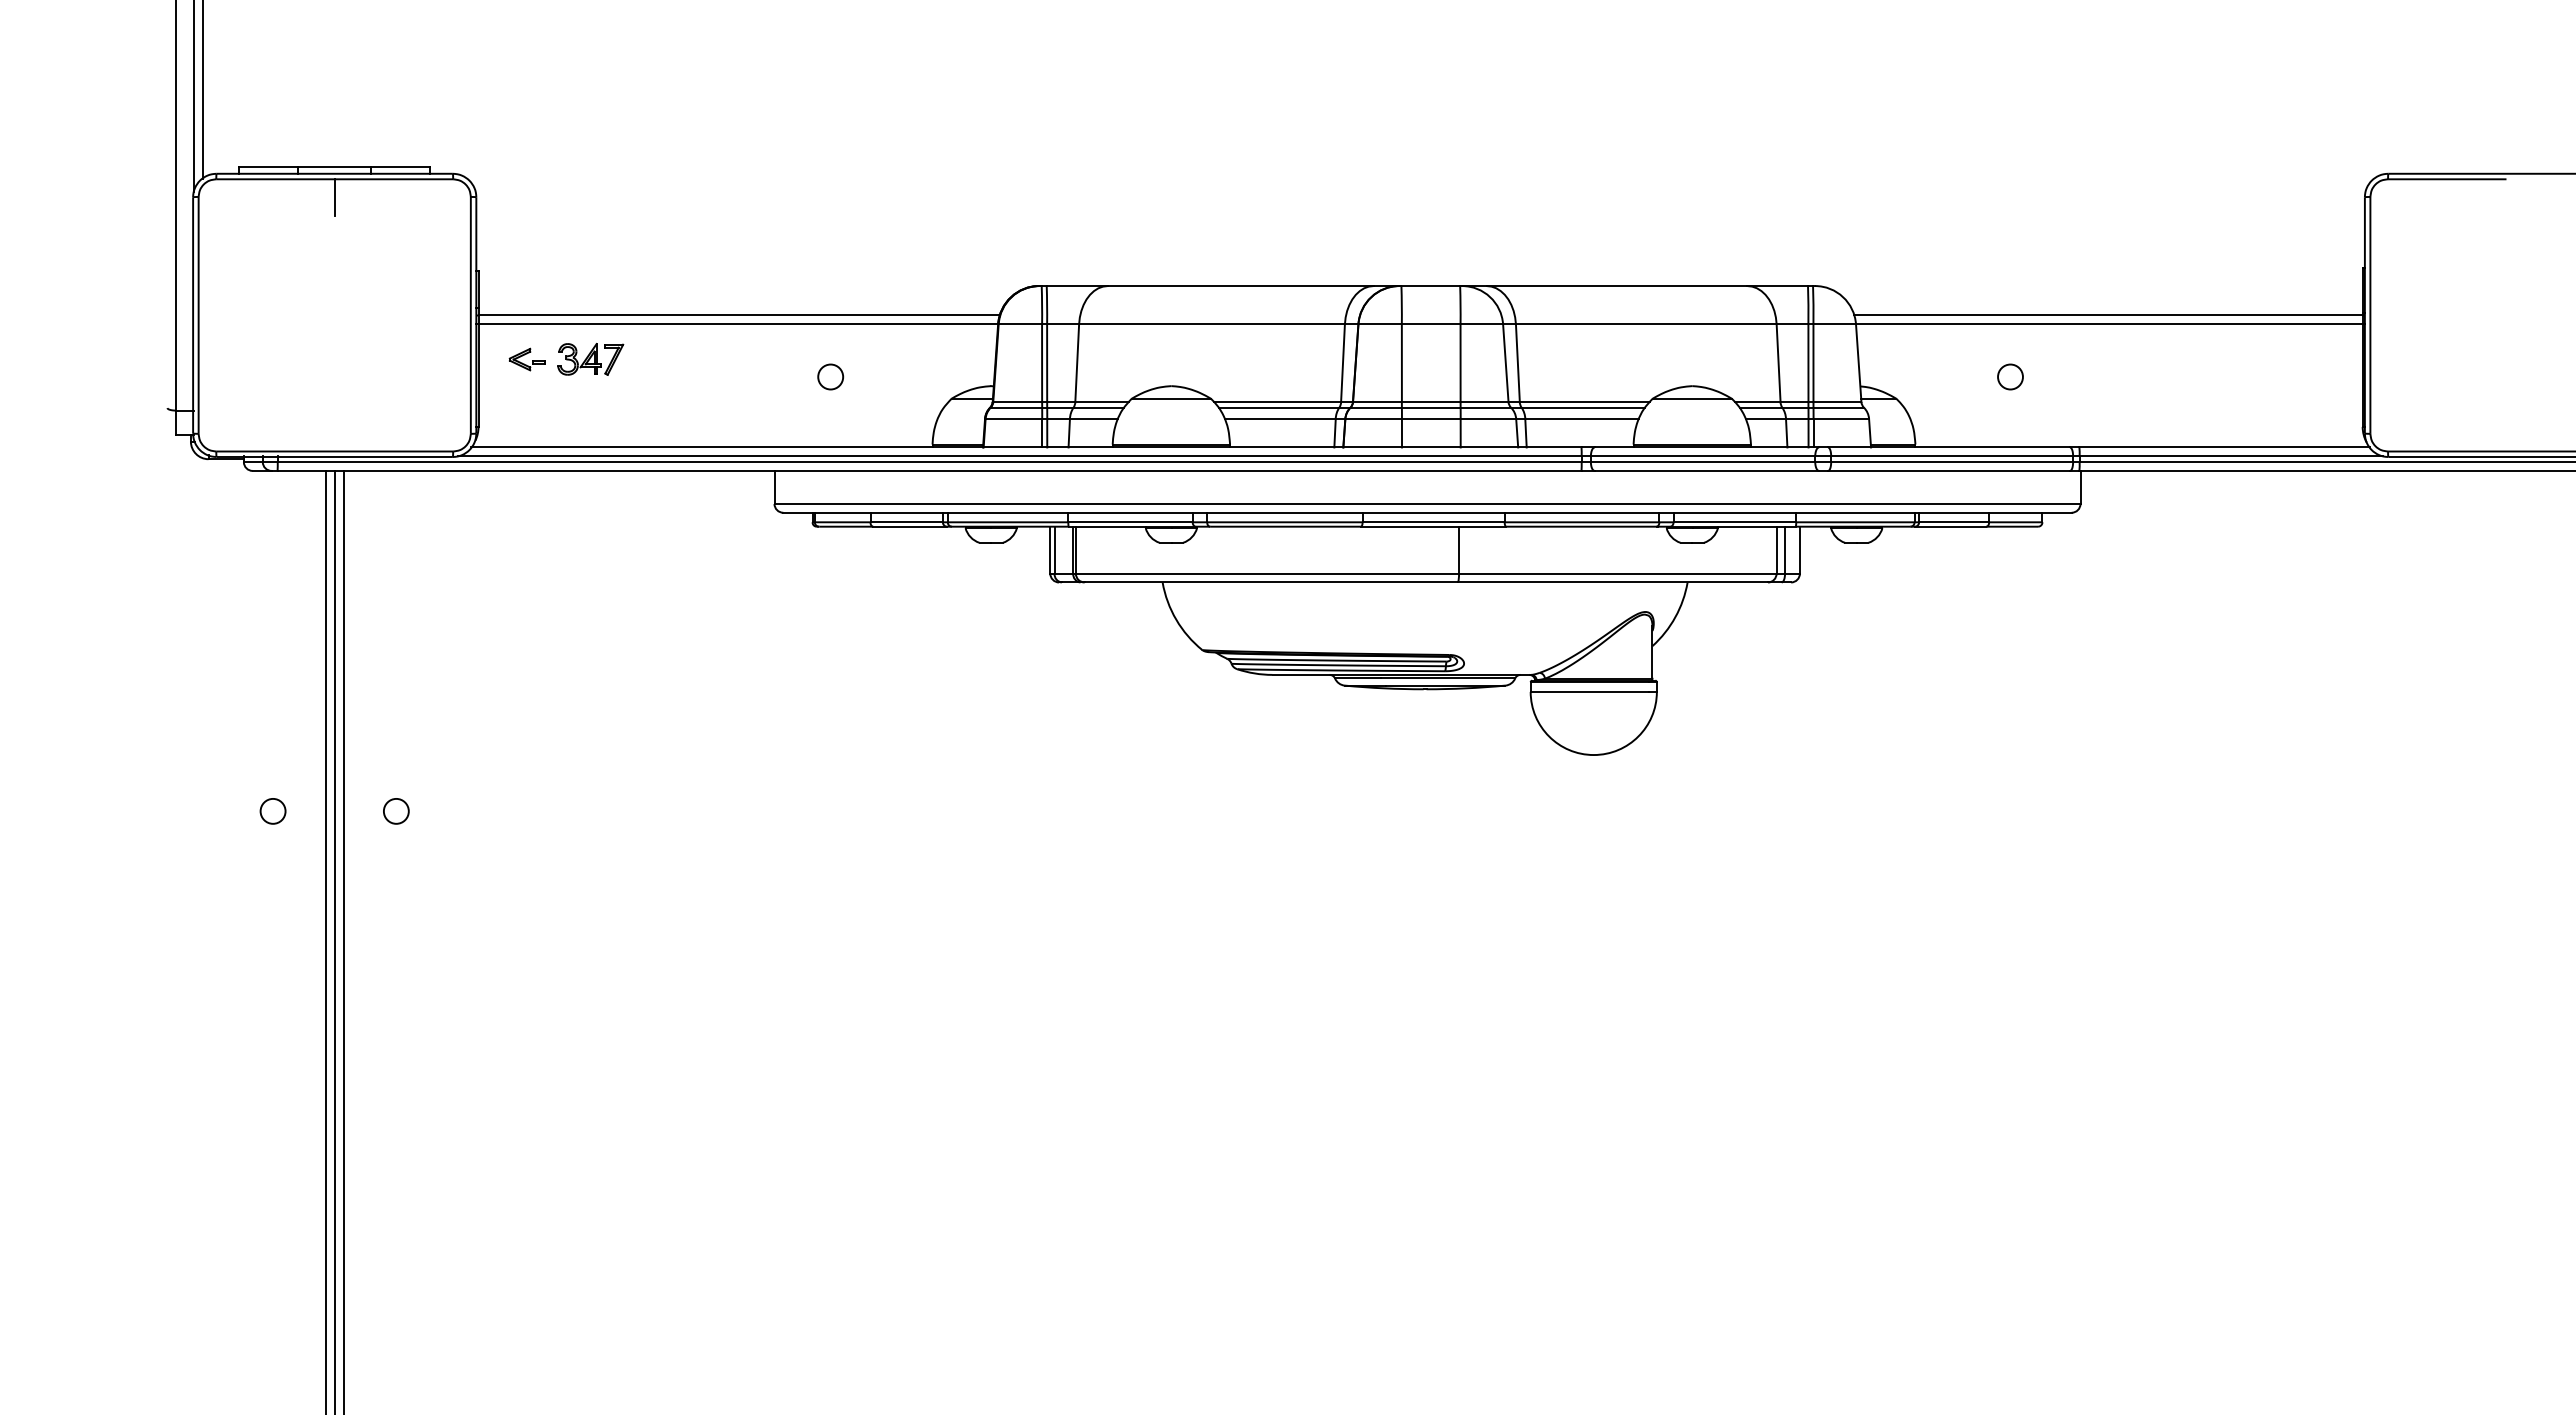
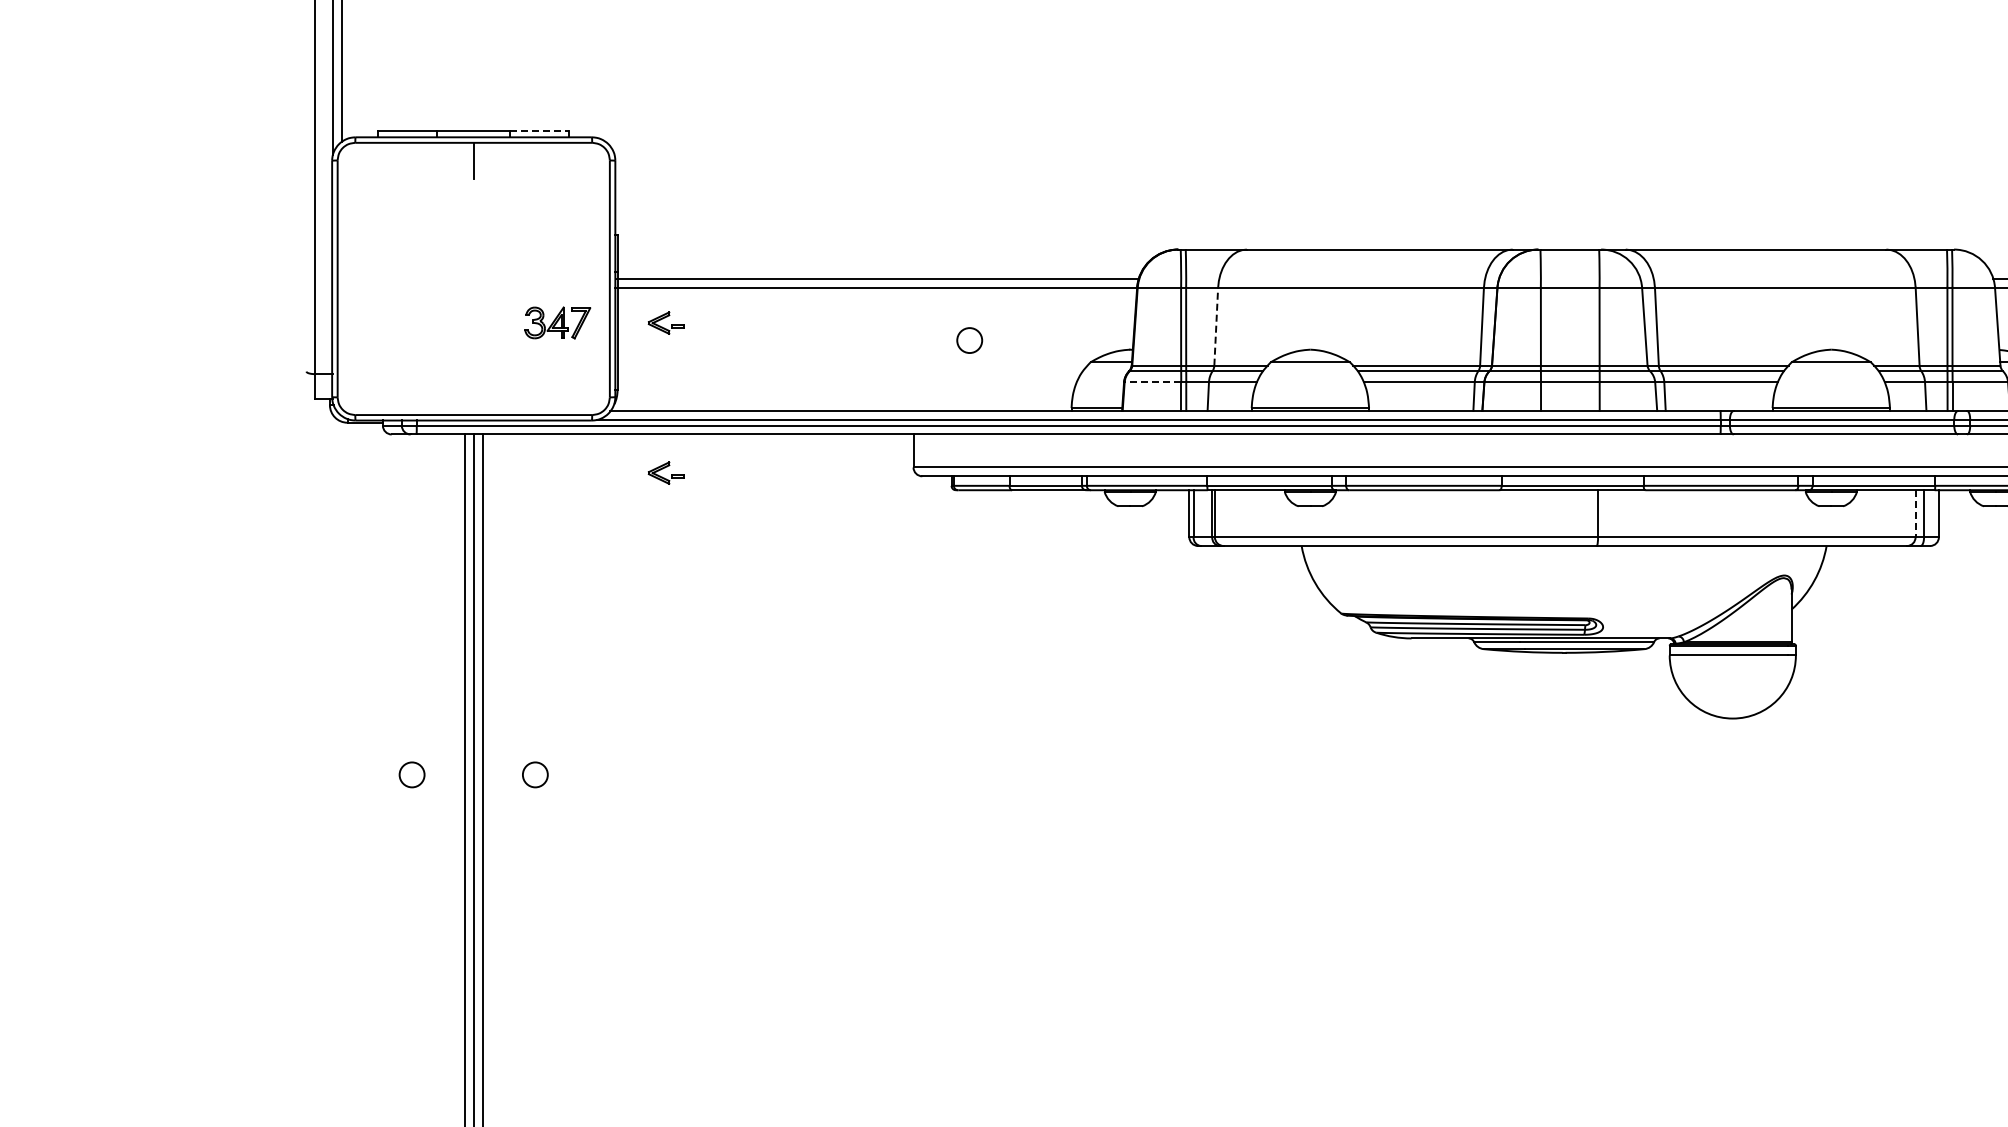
line: (401, 167) -> (540, 131), solid -> dashed
part: (590, 359) -> (557, 323), moved
line: (1077, 363) -> (1216, 327), solid -> dashed
line: (1013, 418) -> (1152, 382), solid -> dashed
part: (526, 509) -> (665, 473), added
line: (1776, 550) -> (1915, 514), solid -> dashed

